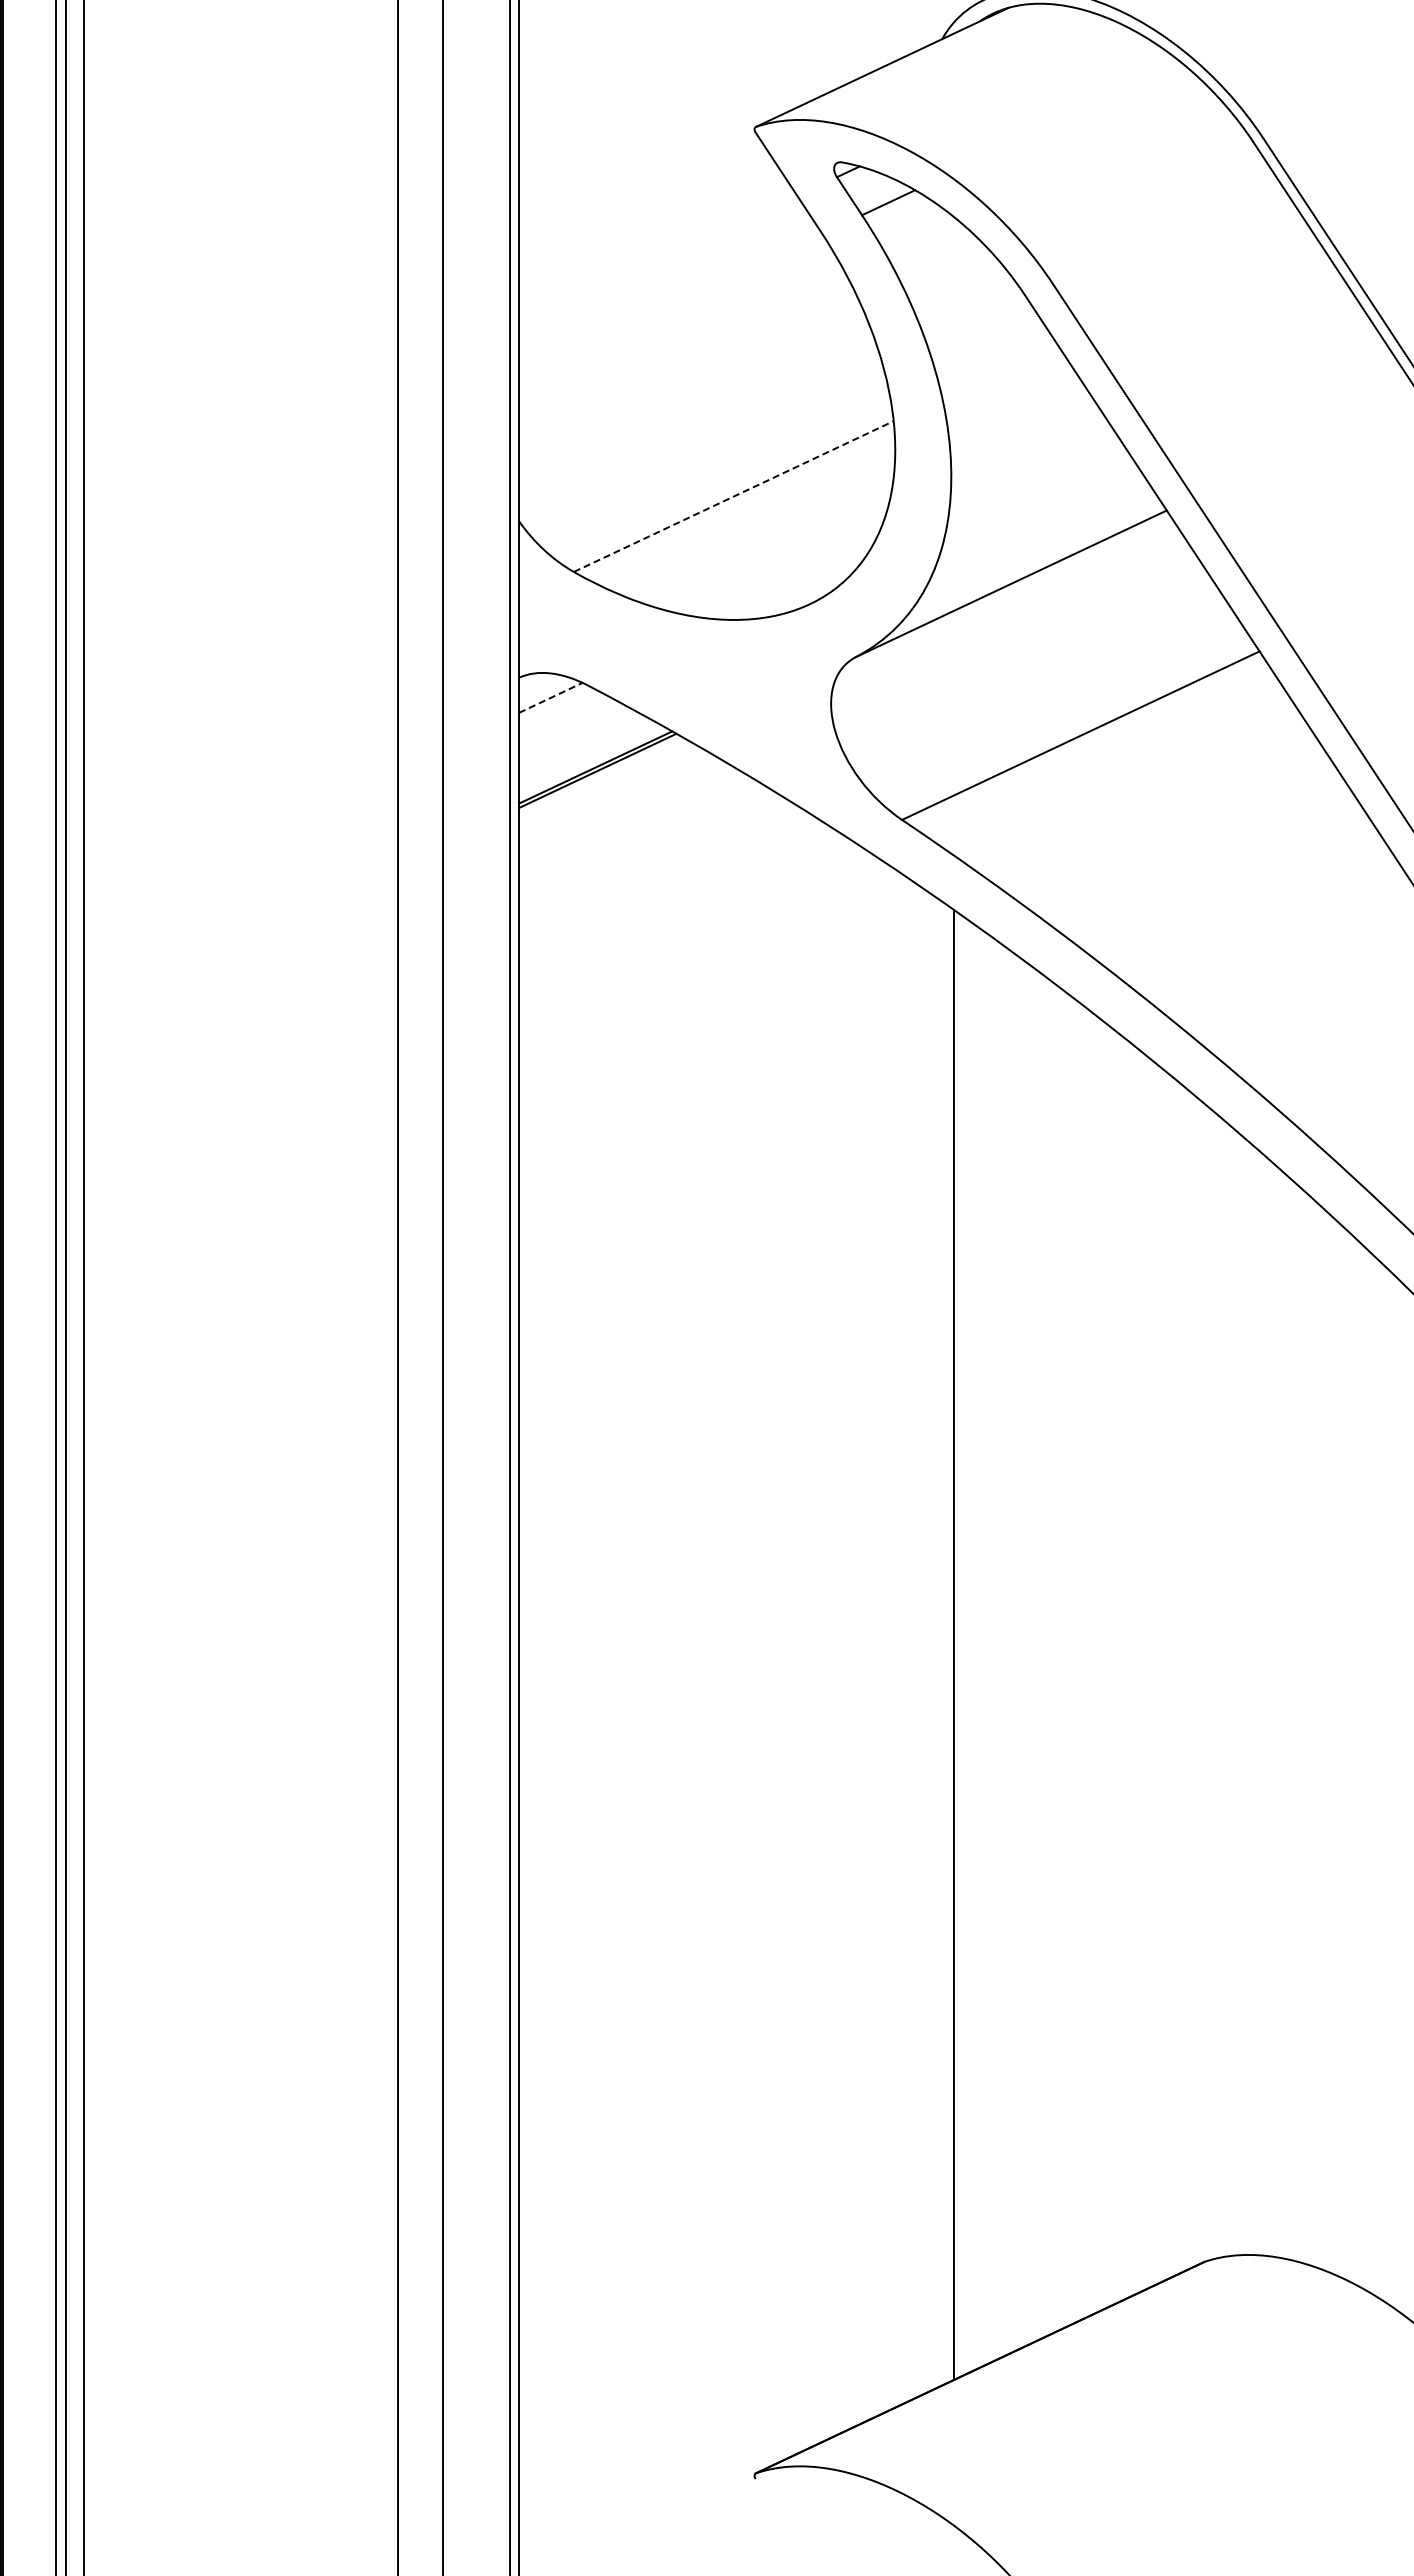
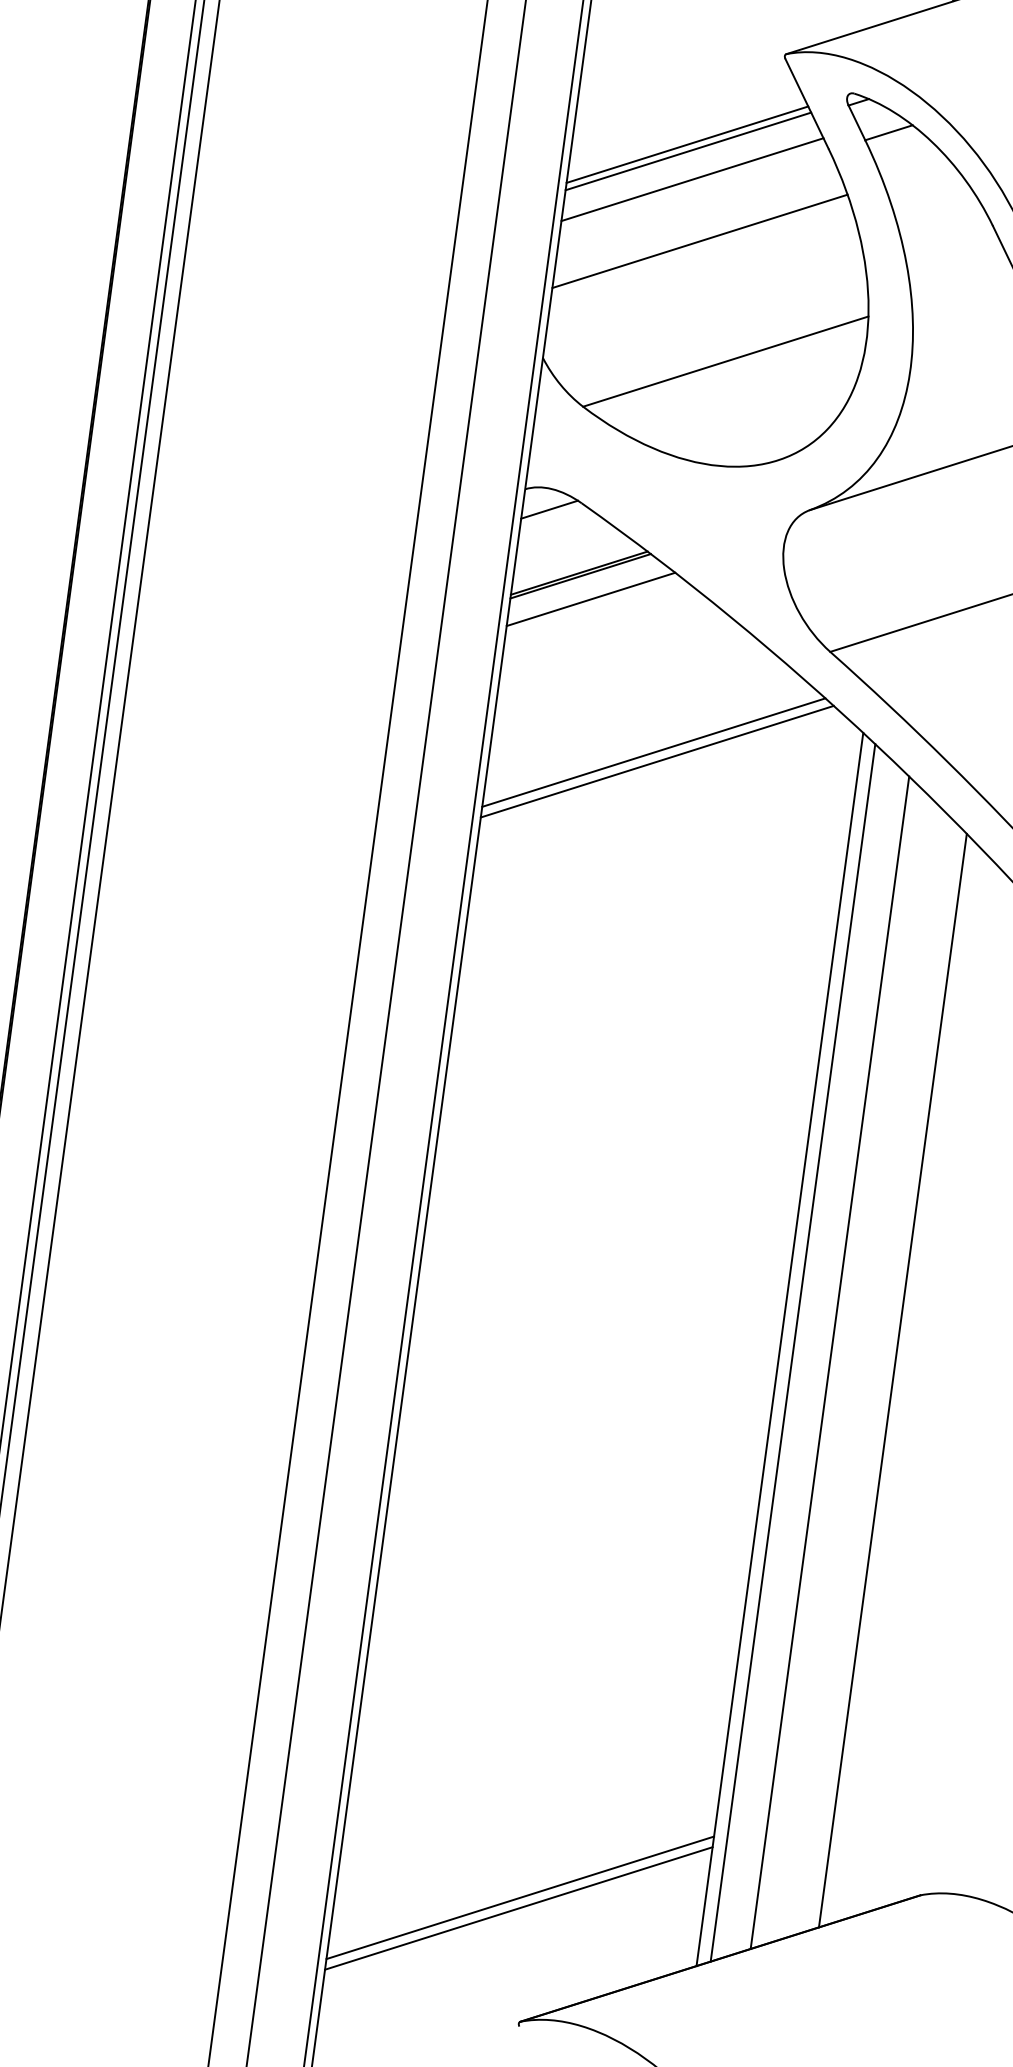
line: (654, 248) -> (687, 144), added
line: (656, 256) -> (688, 151), added
line: (665, 288) -> (692, 179), added
line: (684, 359) -> (700, 241), added
line: (733, 496) -> (725, 361), dashed -> solid
line: (551, 697) -> (550, 509), dashed -> solid
line: (613, 795) -> (591, 598), added
line: (711, 965) -> (653, 752), added
line: (716, 975) -> (657, 761), added
line: (969, 1646) -> (793, 1352), added
line: (1014, 1652) -> (830, 1362), added
line: (1090, 1663) -> (892, 1380), added
line: (736, 2327) -> (520, 1897), added
line: (736, 2340) -> (519, 1908), added

